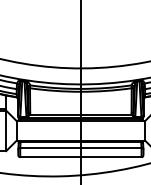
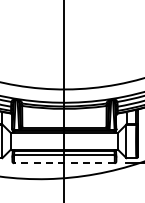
line: (79, 157) -> (63, 163), solid -> dashed

